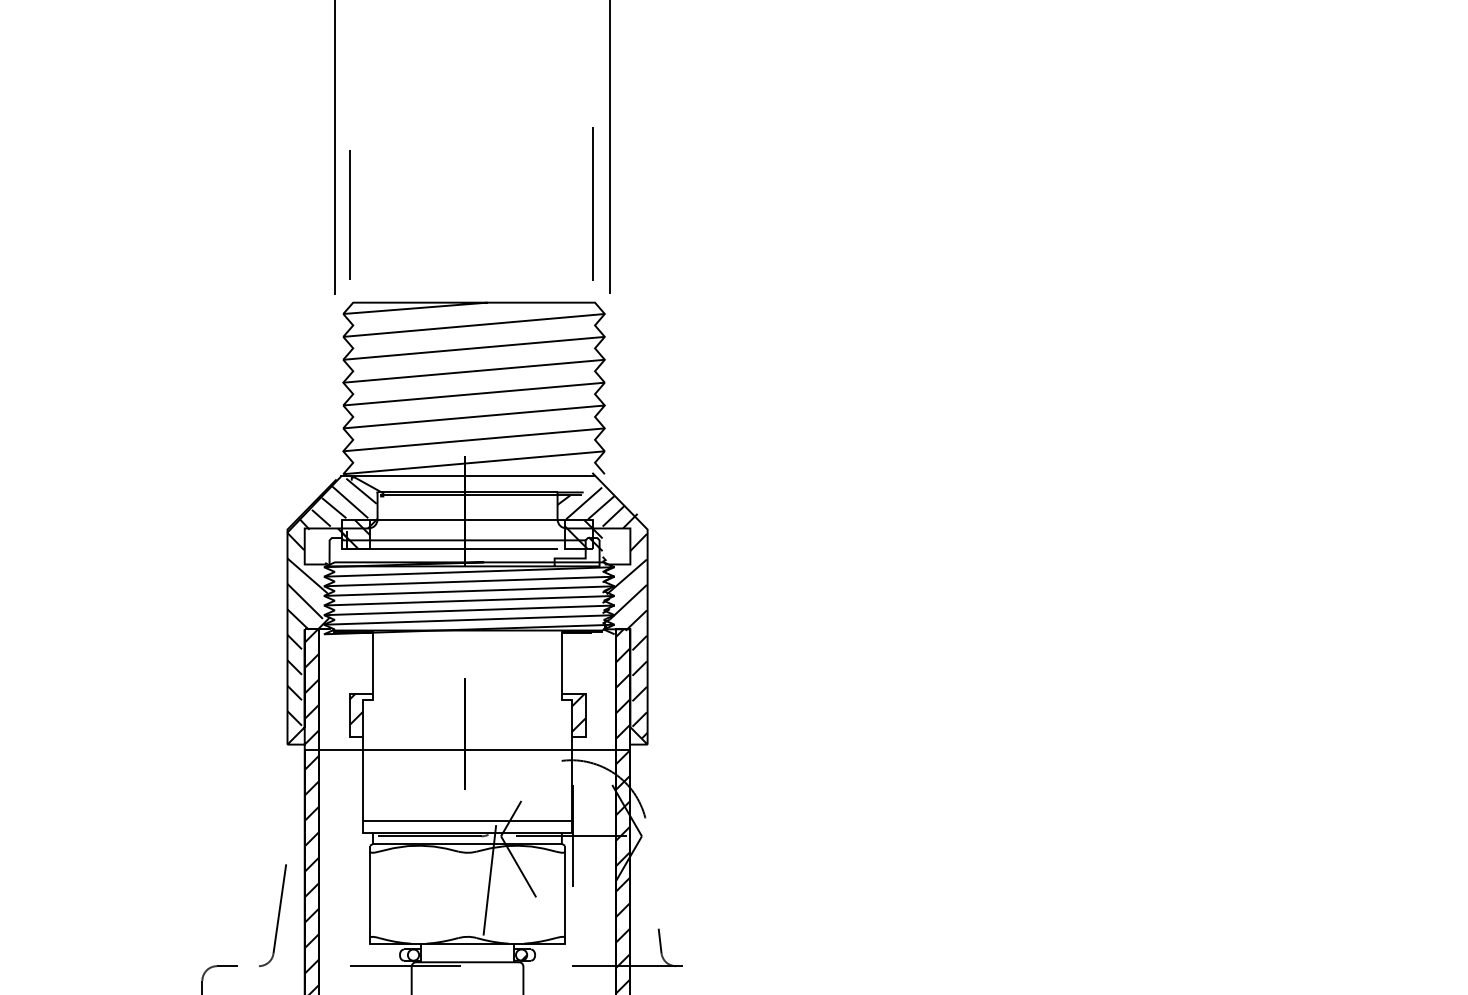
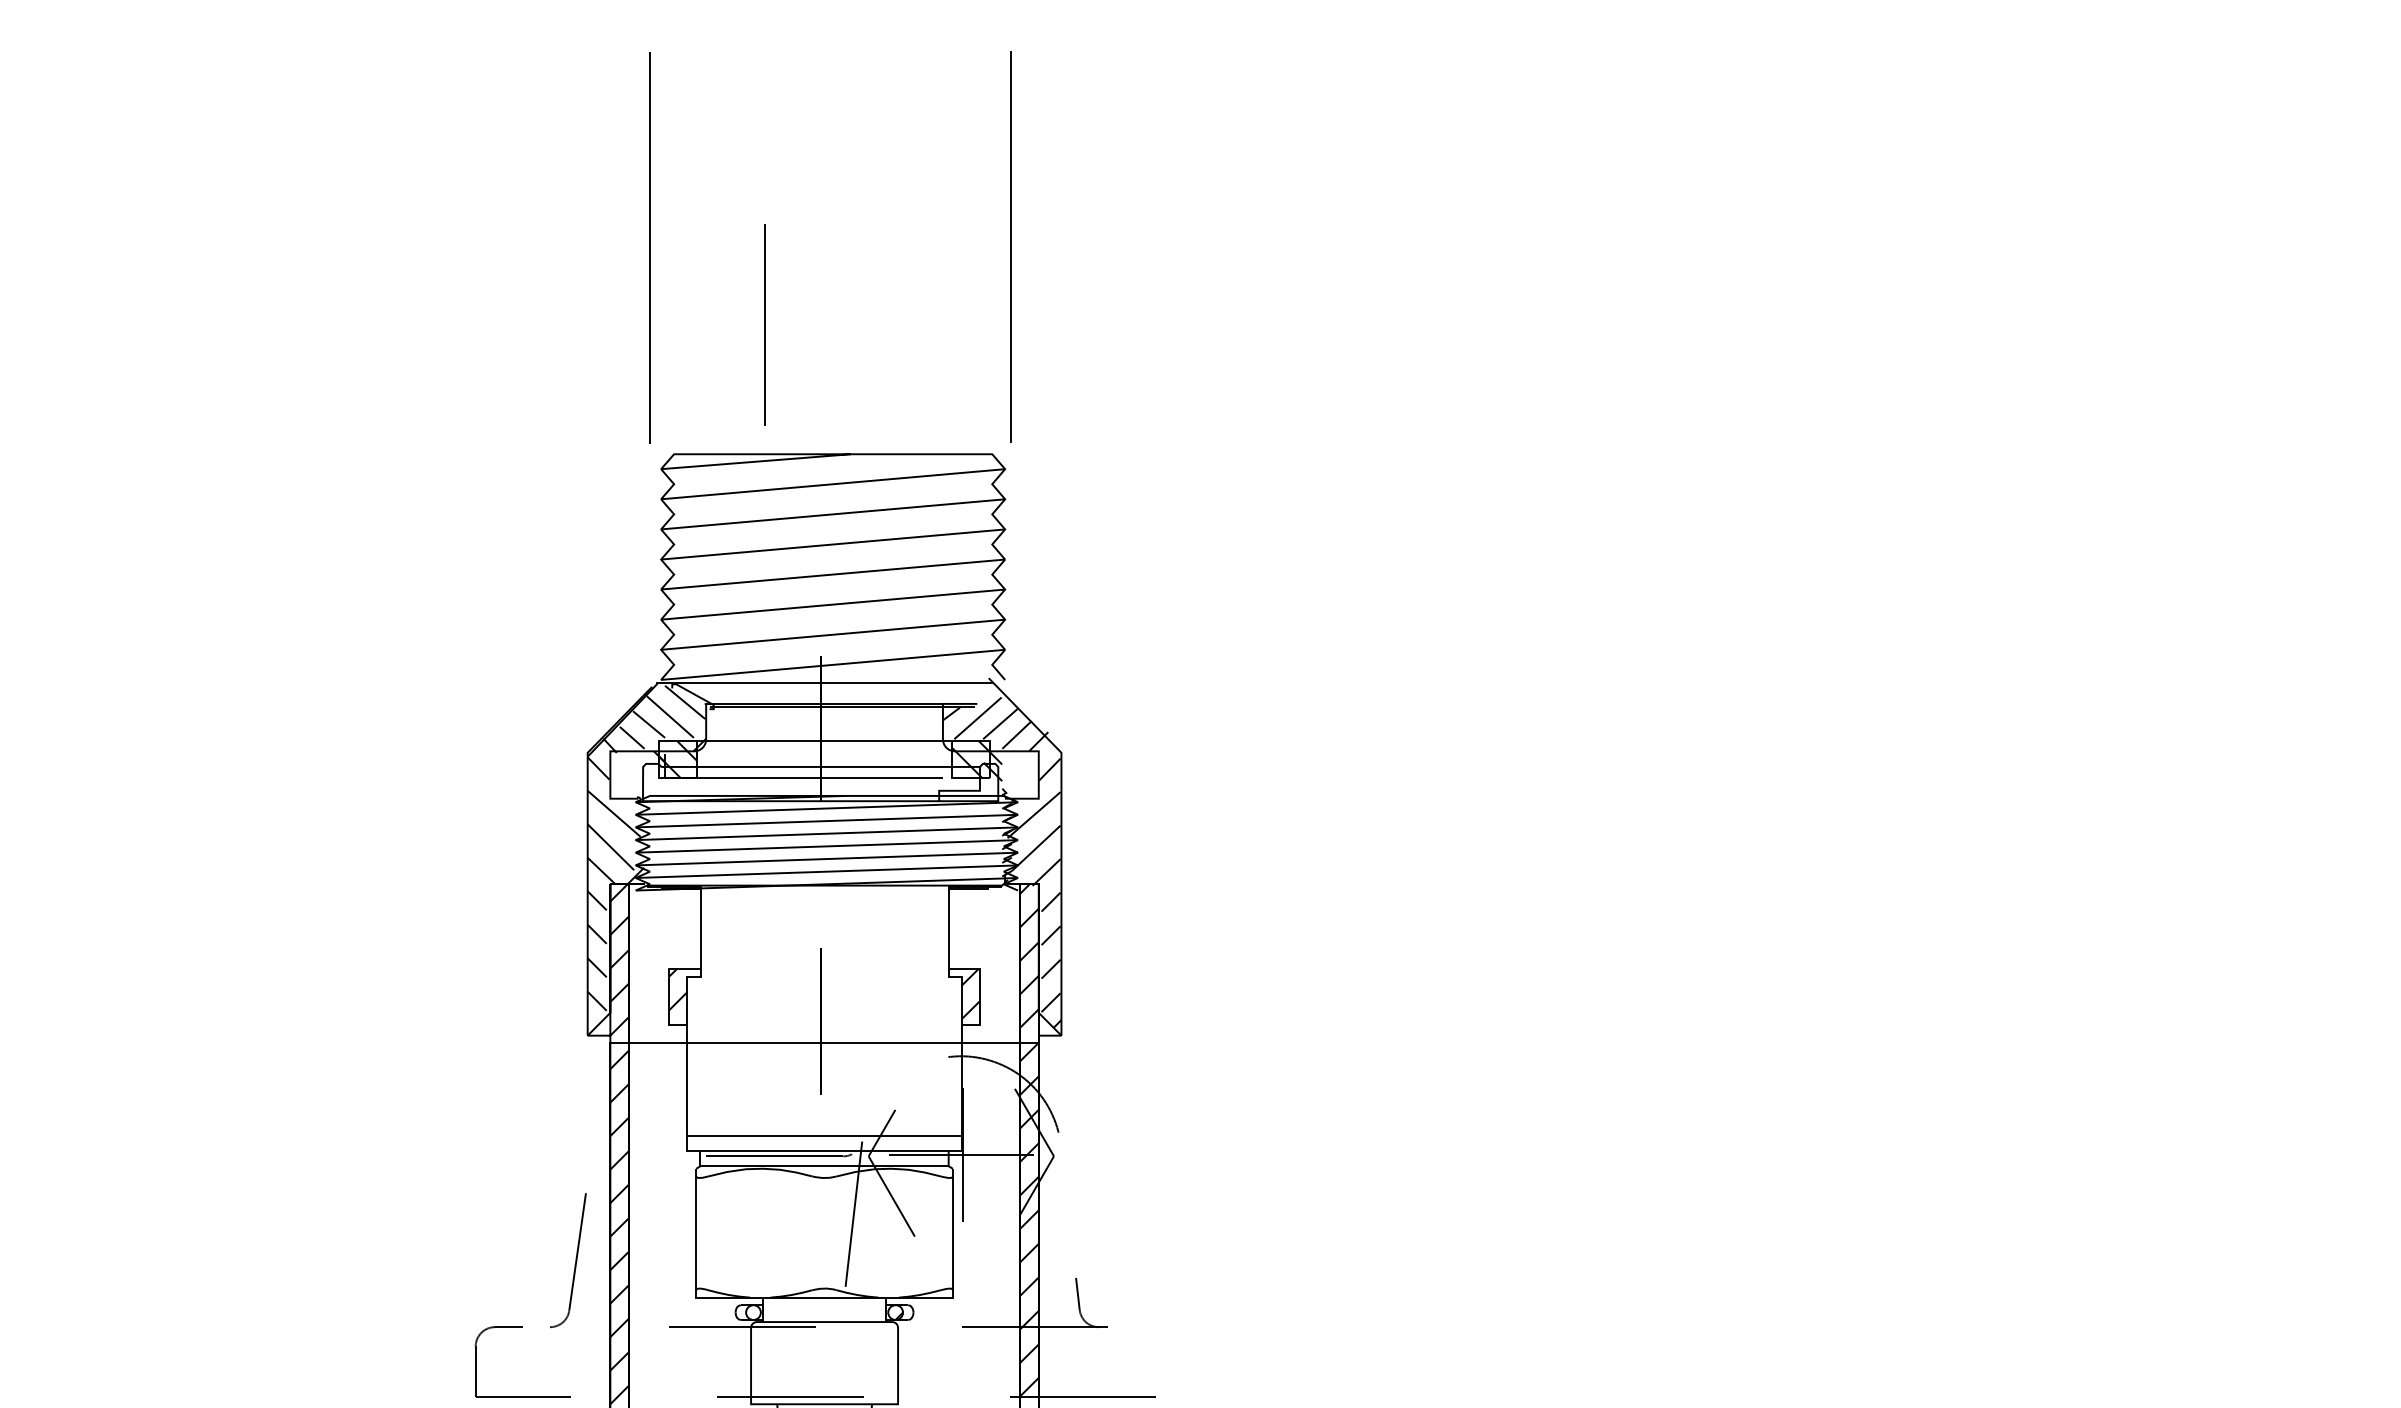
line: (592, 204) -> (764, 324), moved
line: (349, 214) -> (669, 338), removed

